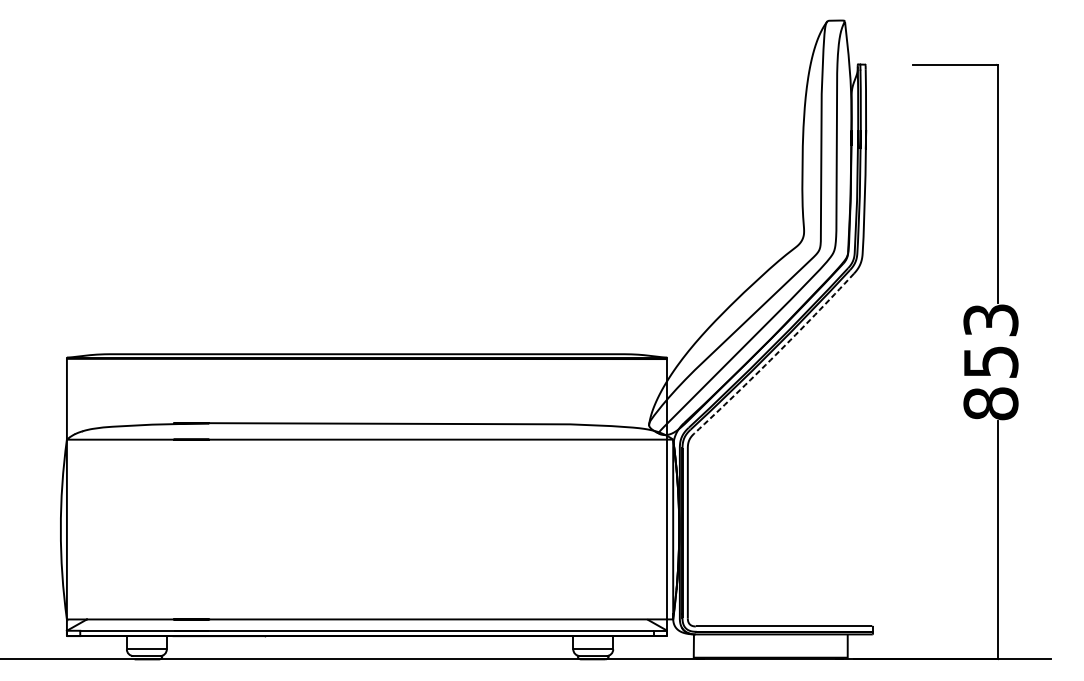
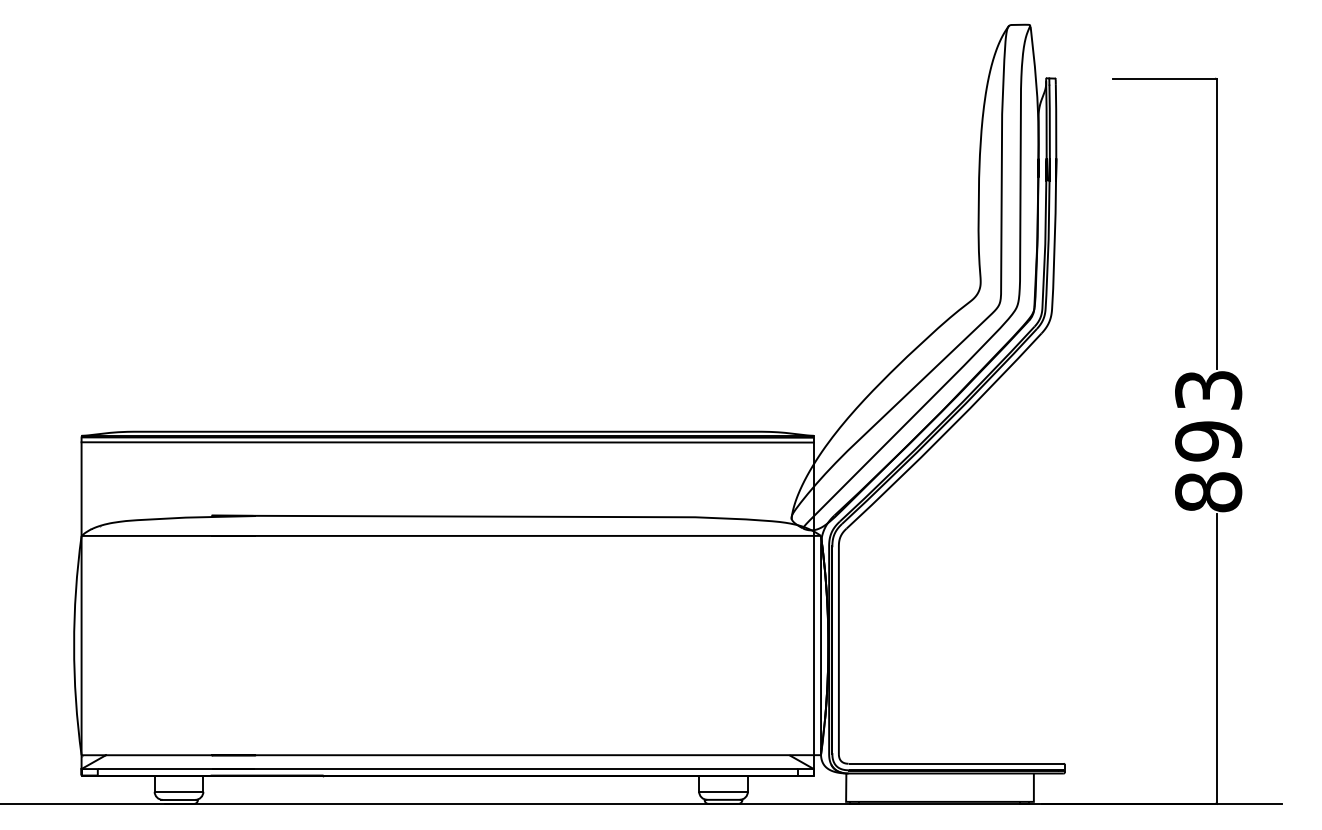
arc: (775, 354) -> (945, 432), dashed -> solid
text: (990, 362) -> (1208, 441), 853 -> 893
line: (366, 363) -> (447, 442), added

